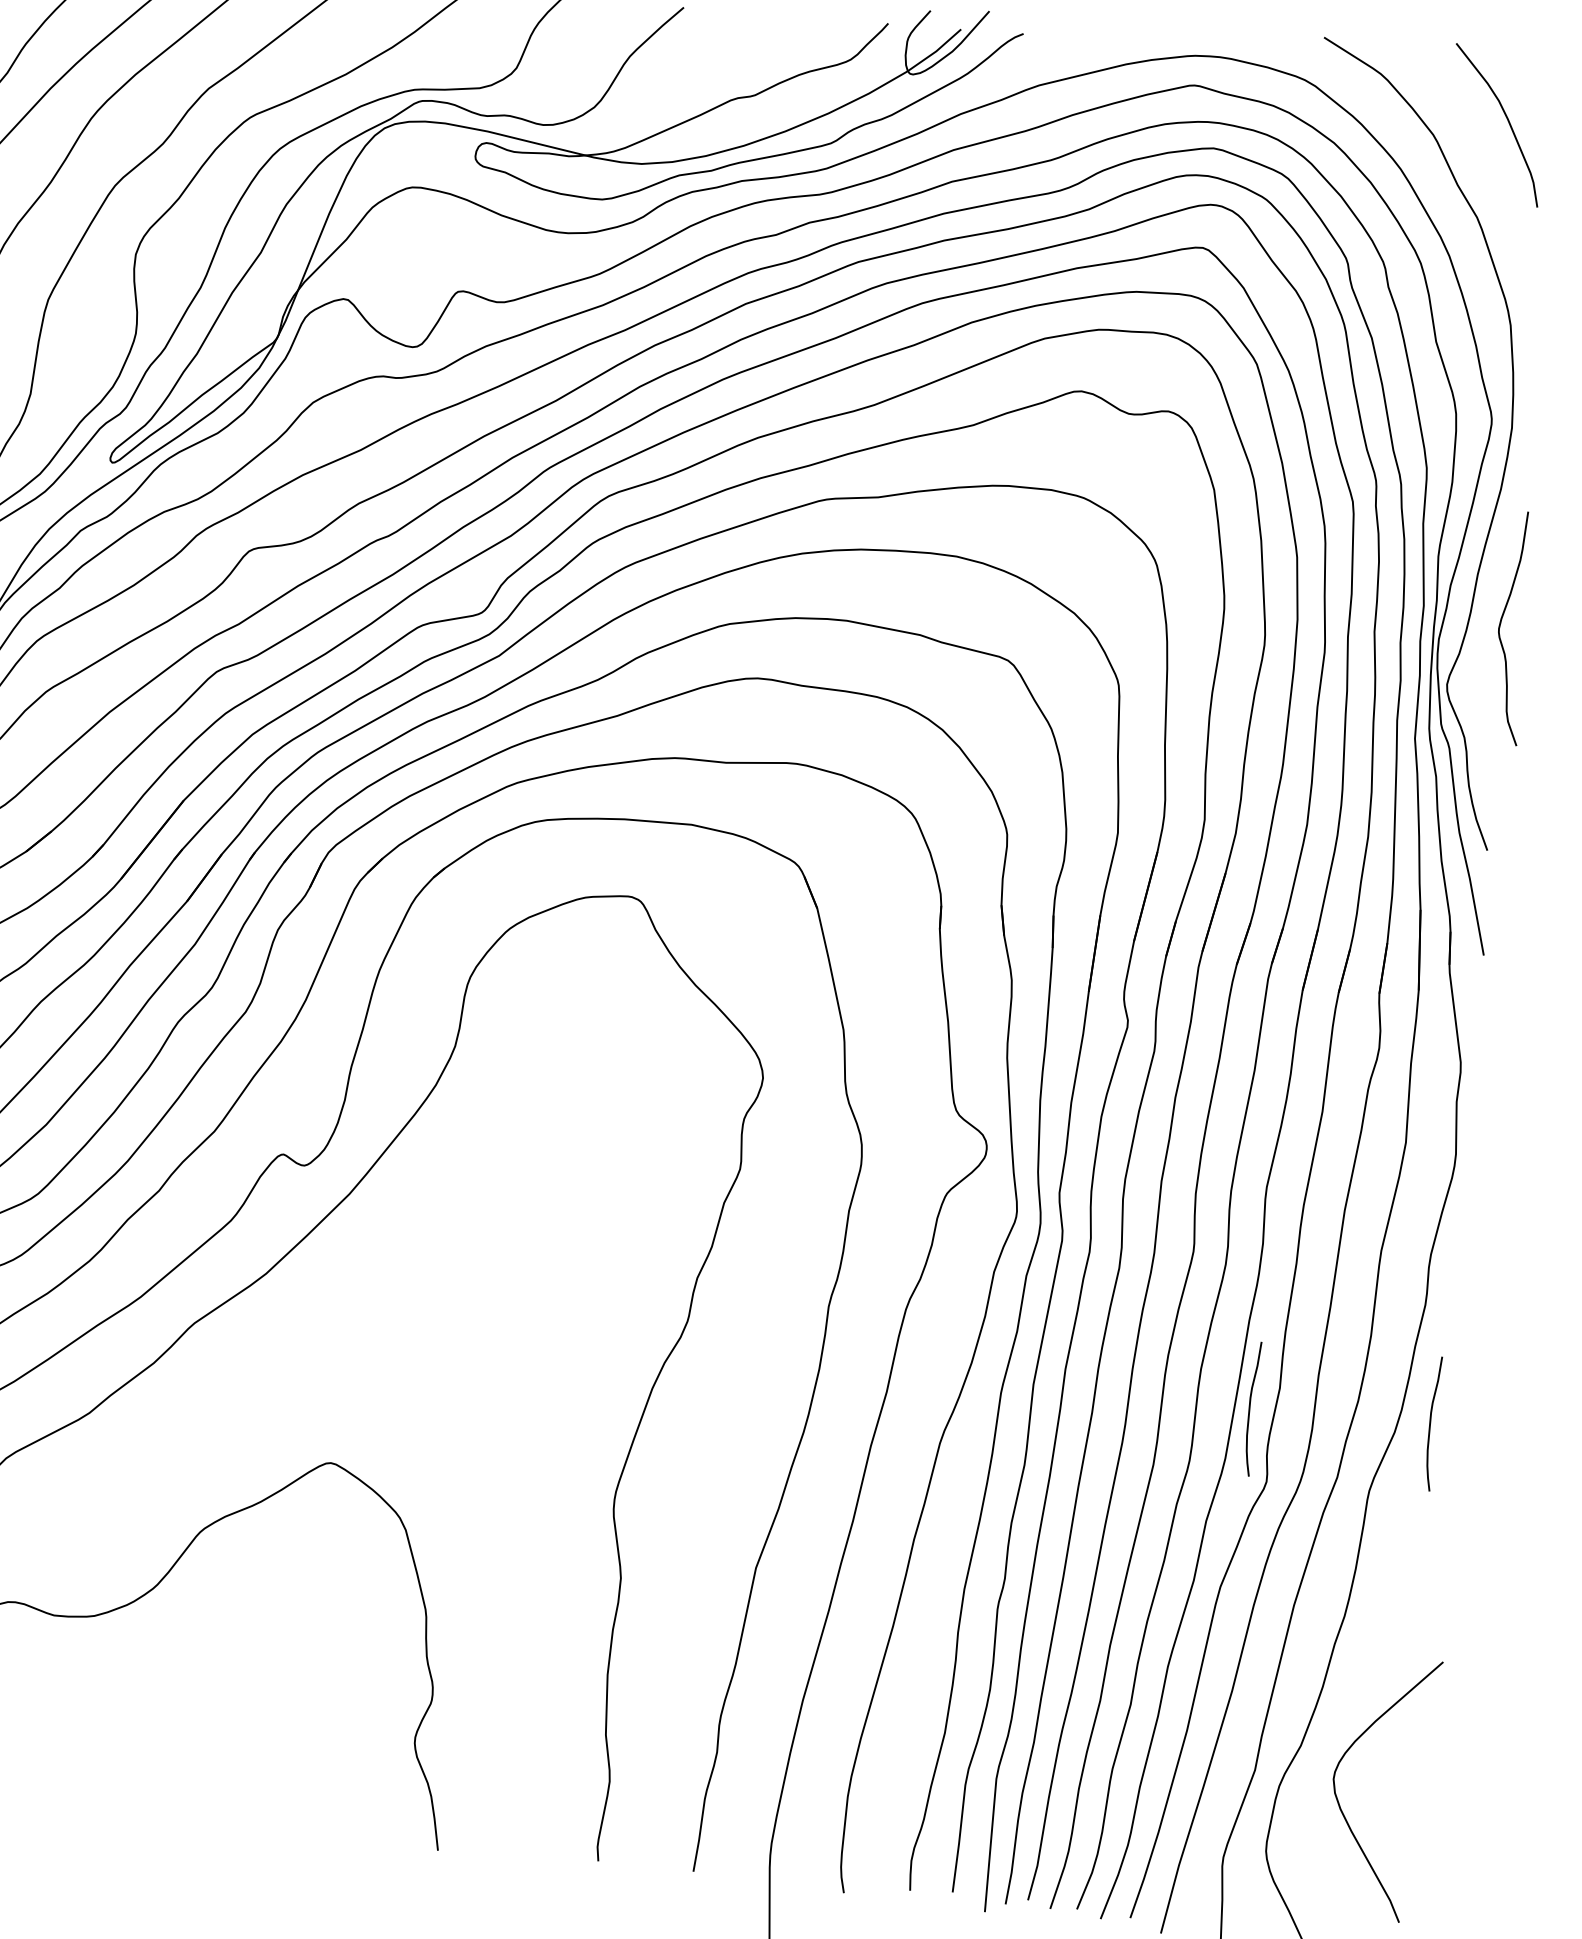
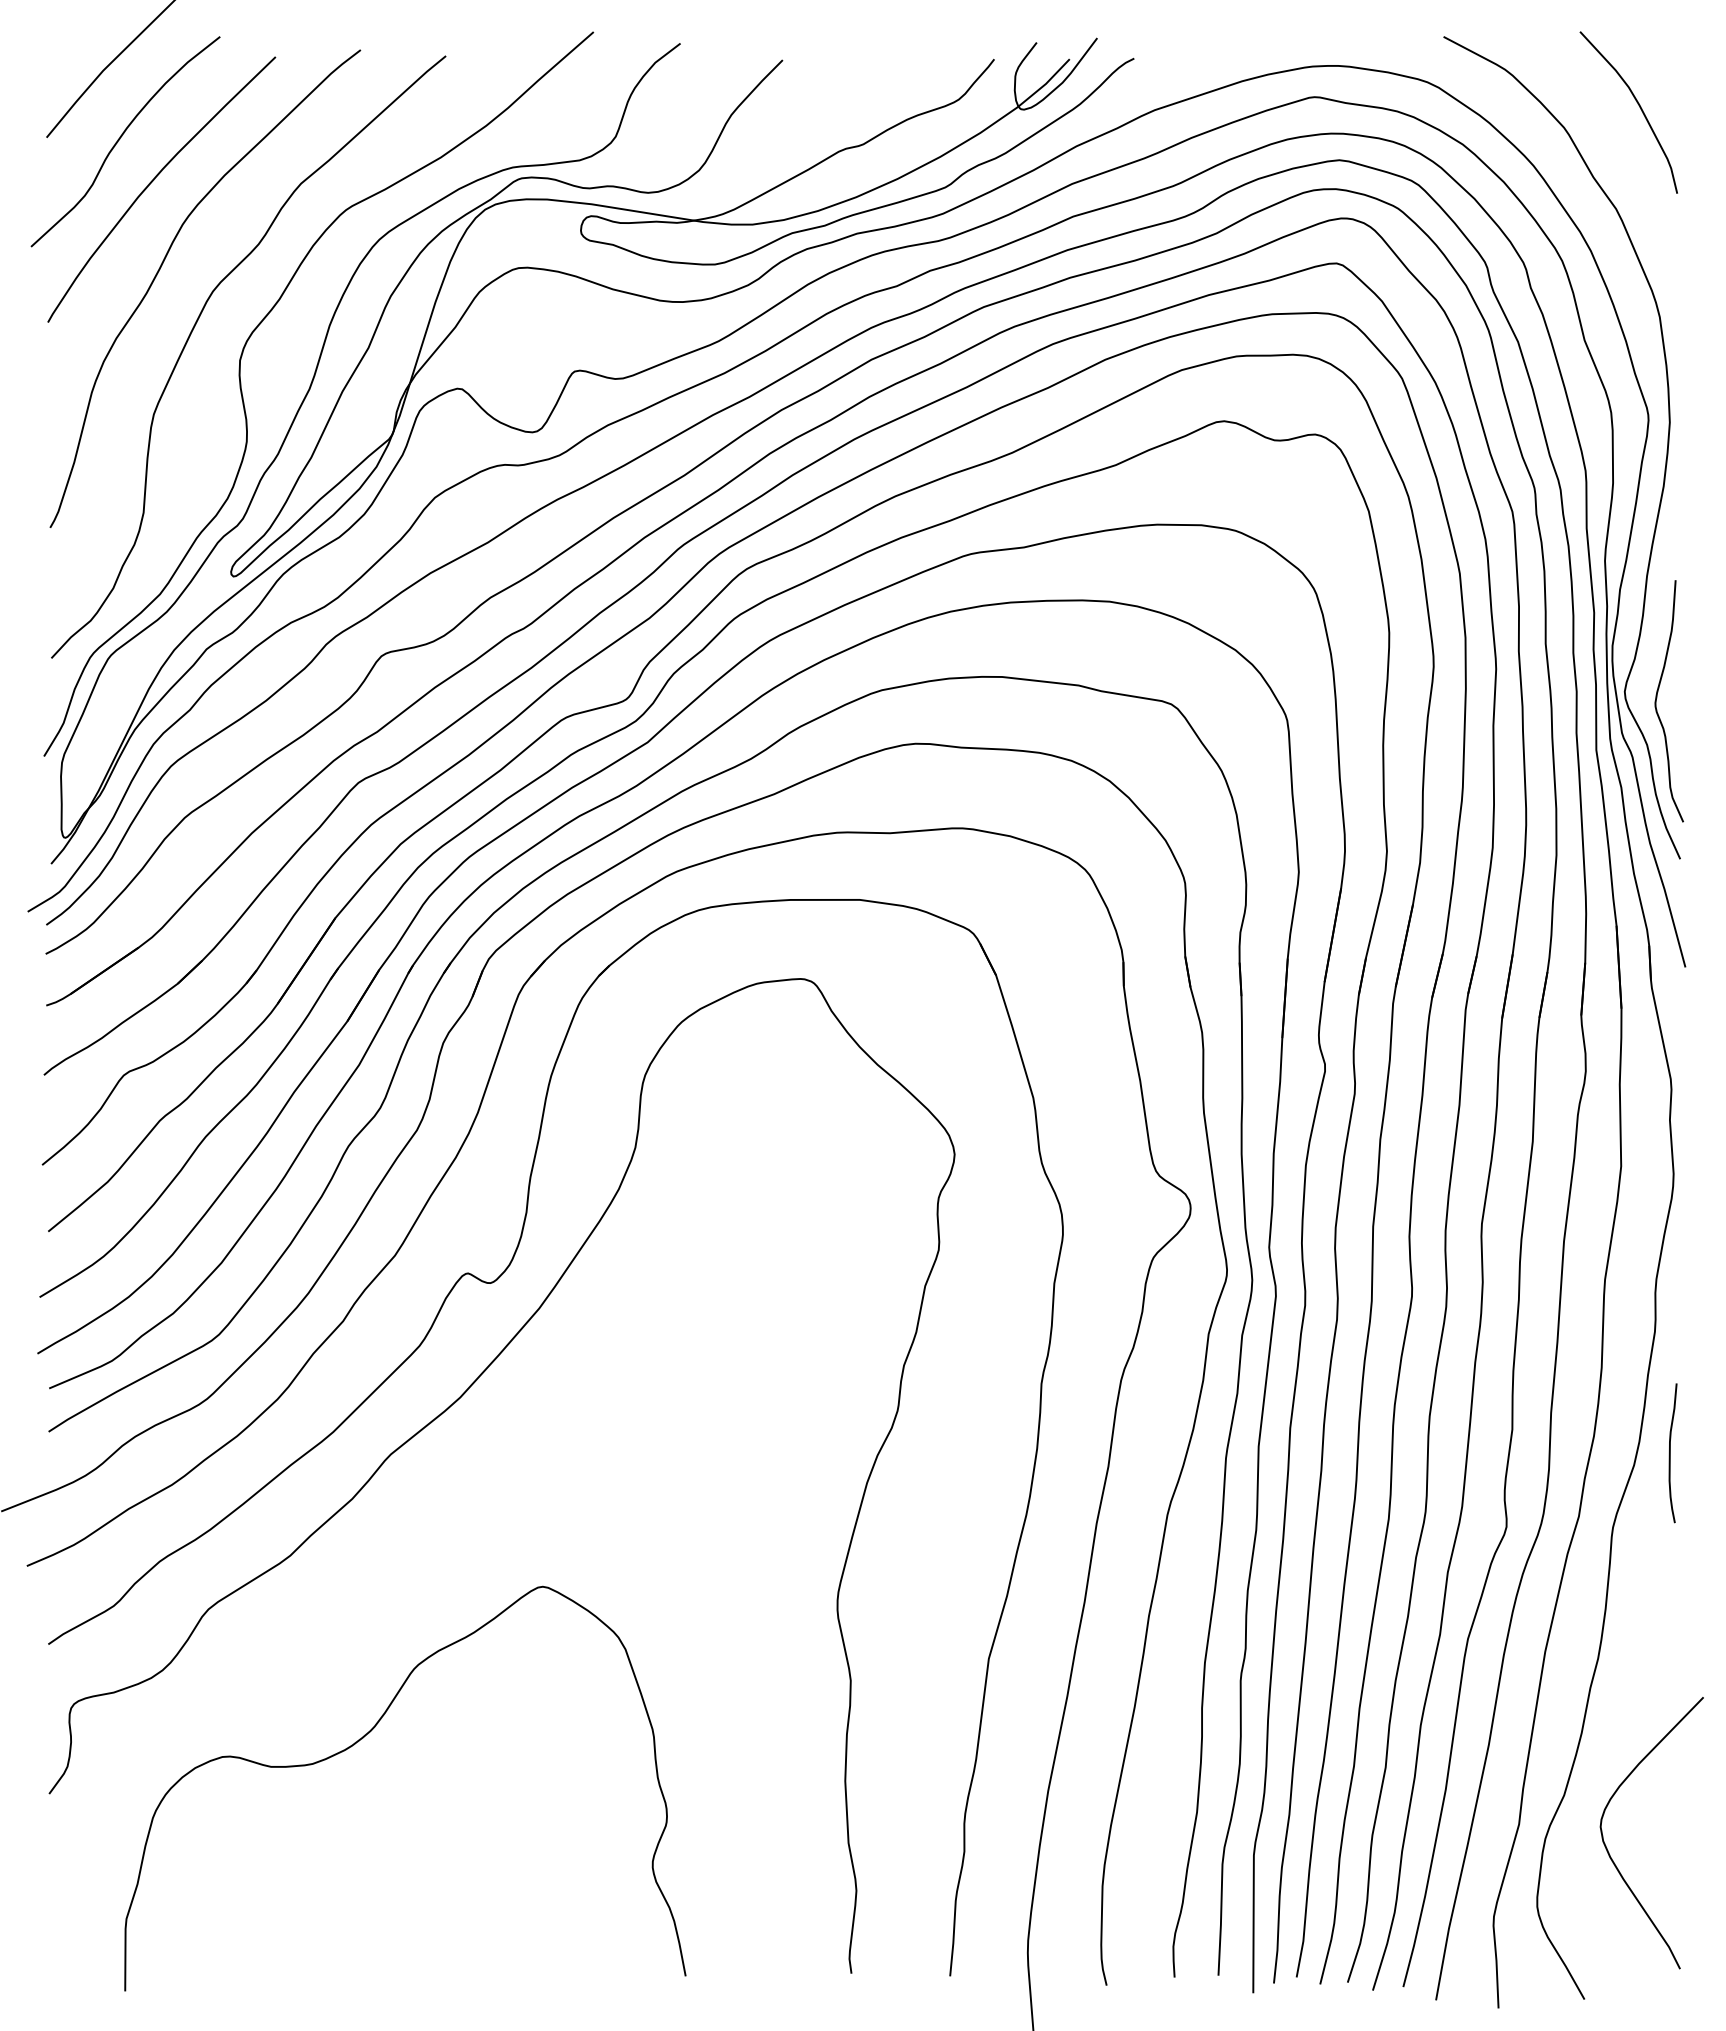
curve: (1501, 624) -> (1657, 698), moved
curve: (1250, 1409) -> (1483, 1453), removed

